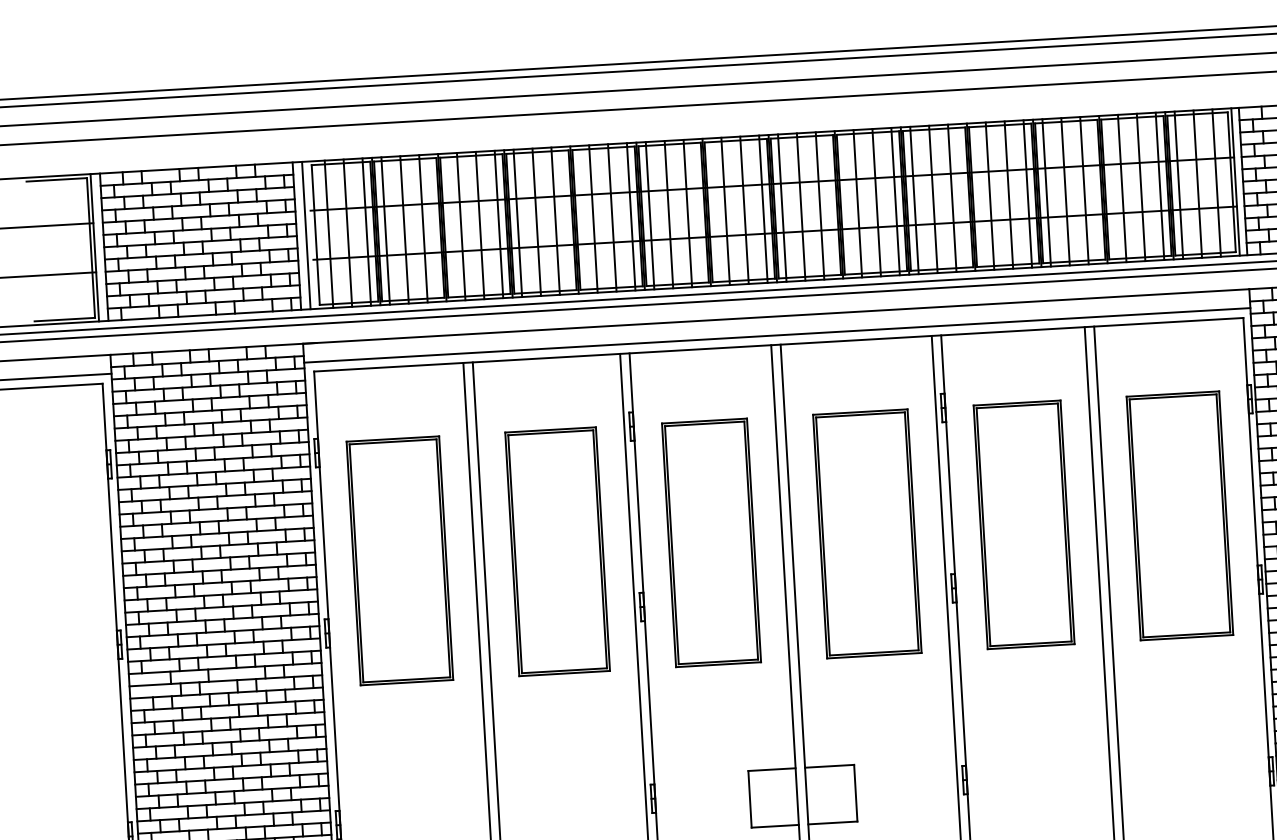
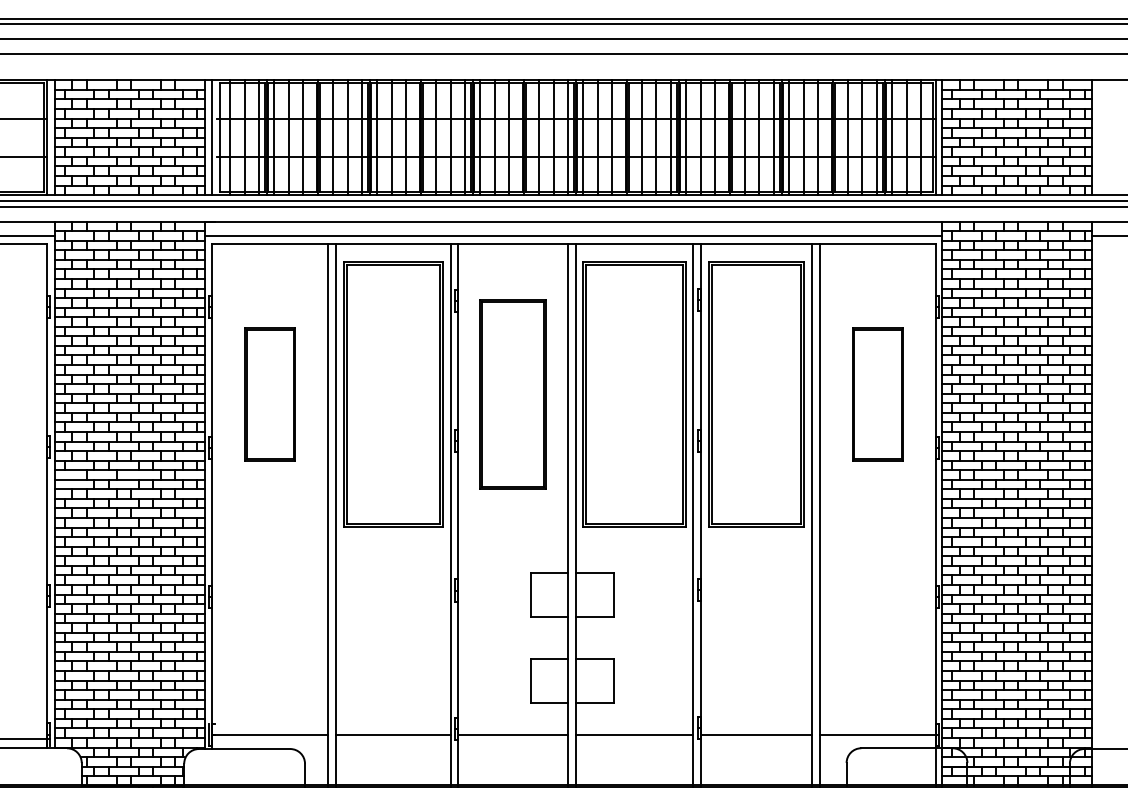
part: (1179, 515) -> (877, 394), size x0.7
part: (1024, 524) -> (756, 394), size x1.4
part: (867, 533) -> (634, 394), size x1.4
part: (556, 551) -> (392, 394), size x1.4
part: (398, 560) -> (269, 394), size x0.7

